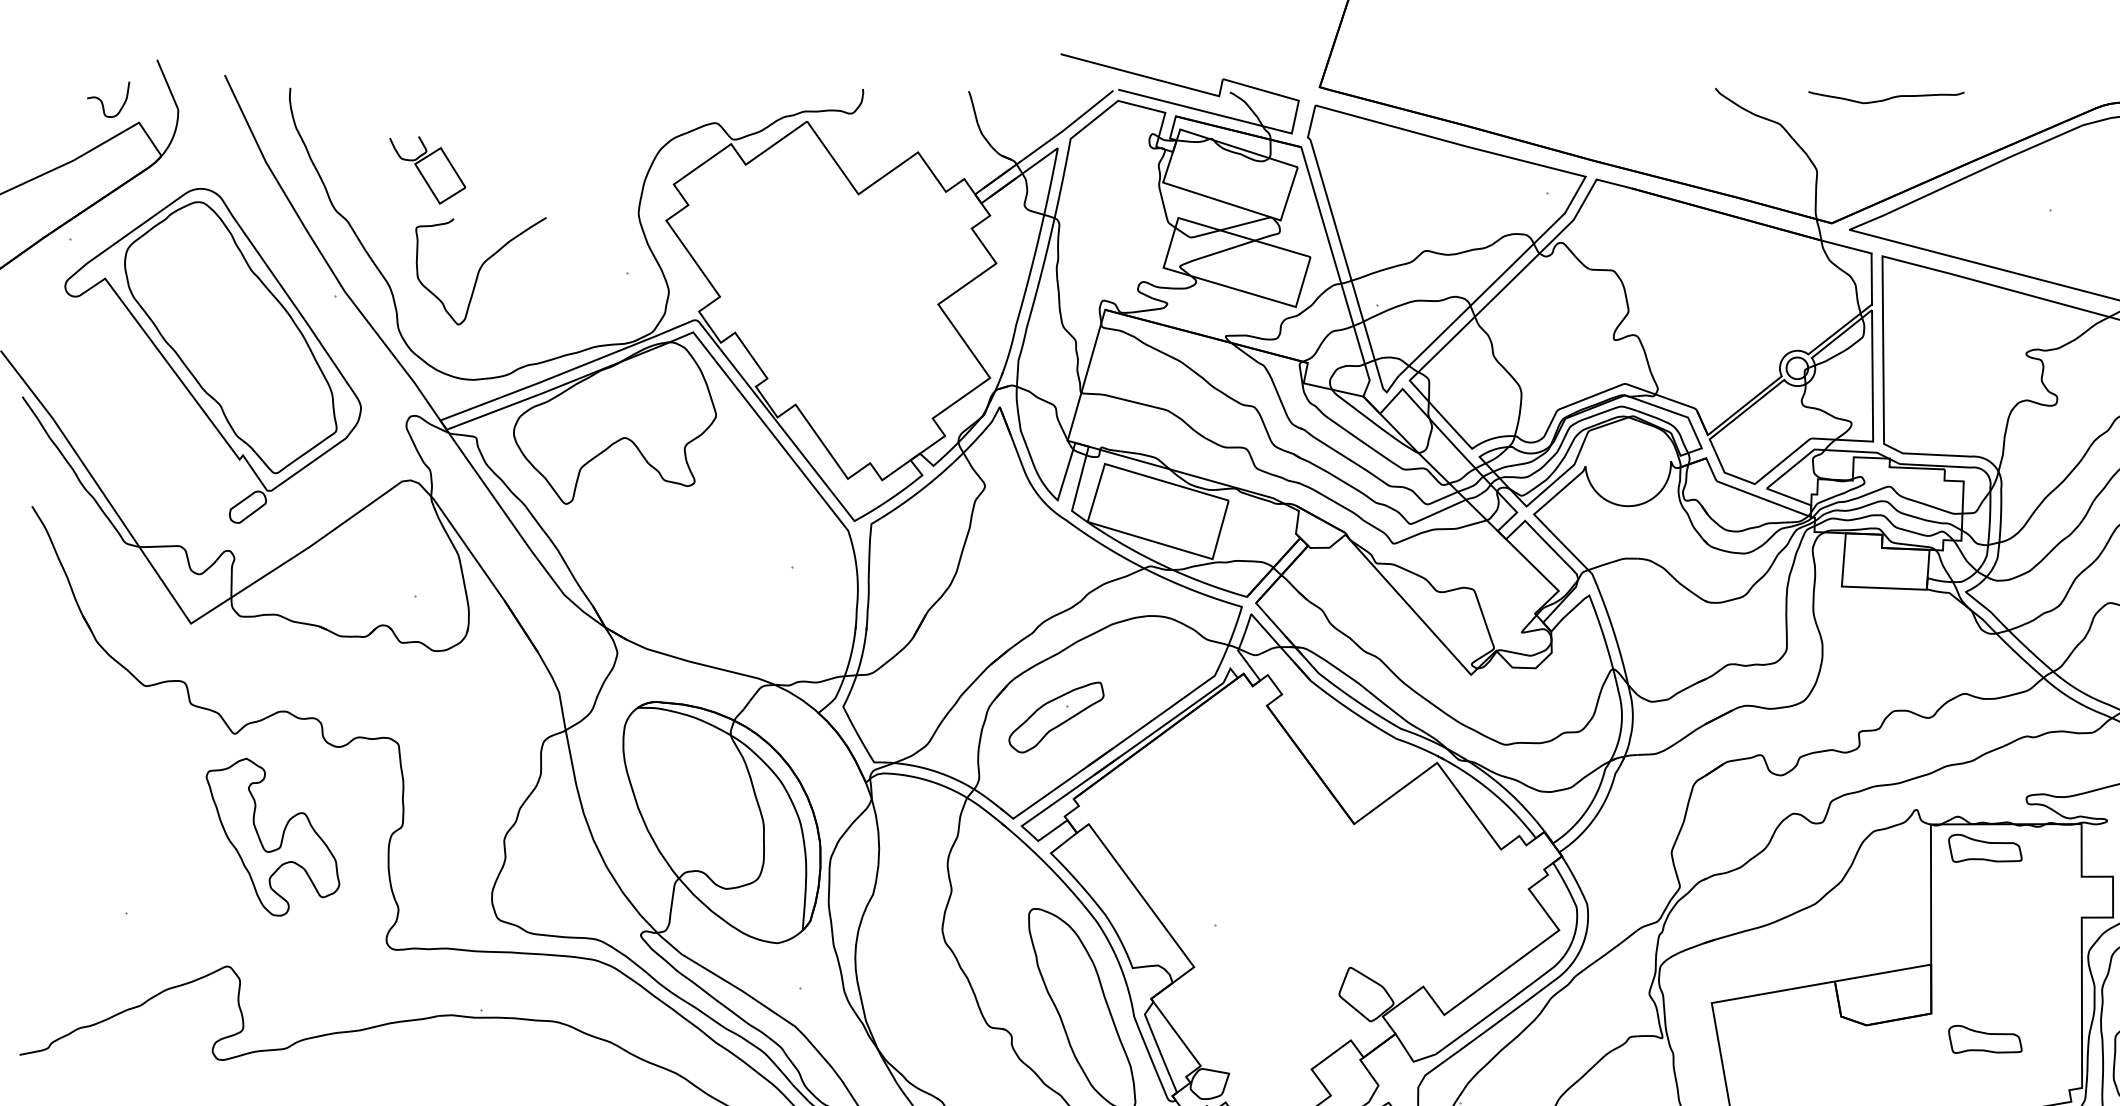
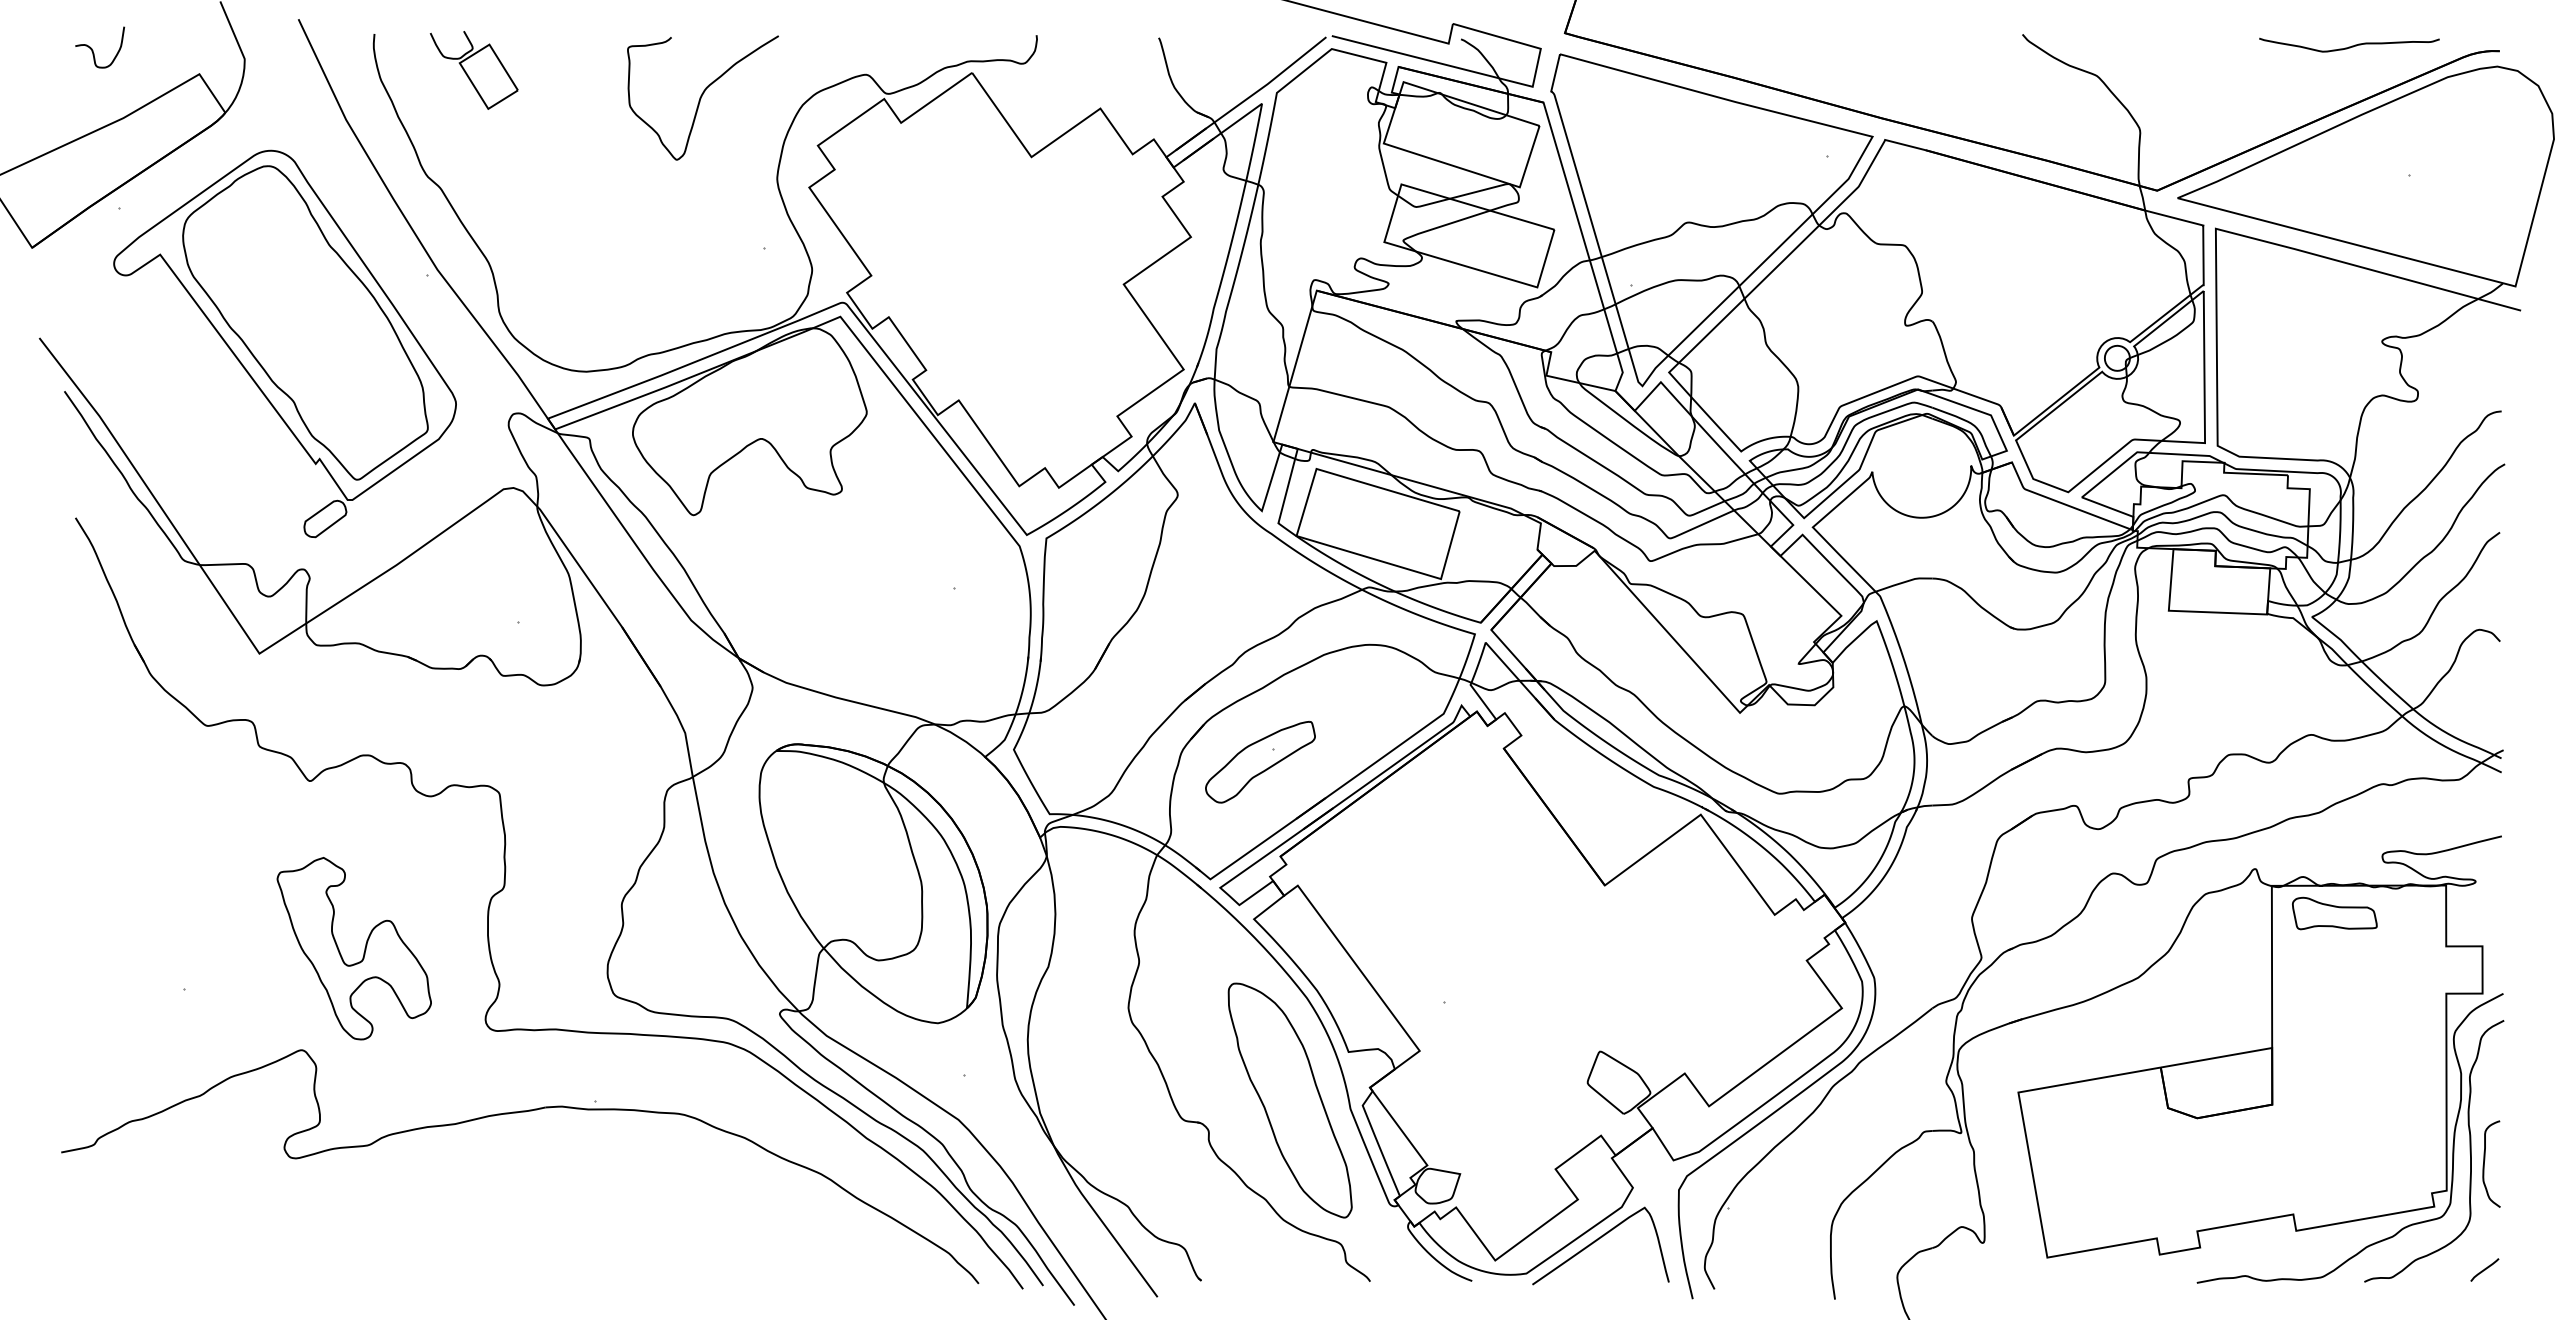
curve: (1886, 98) -> (2349, 46), moved
curve: (102, 102) -> (93, 50), moved
part: (427, 170) -> (473, 70), moved
curve: (480, 269) -> (702, 96), moved
part: (280, 840) -> (363, 952), moved
part: (1985, 1039) -> (2334, 1134), removed

